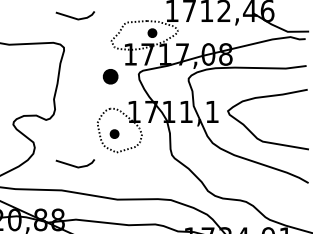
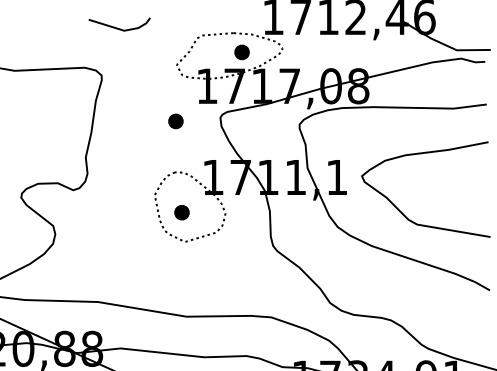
part: (110, 76) -> (175, 121), size x0.62
line: (75, 165) -> (119, 262), removed

